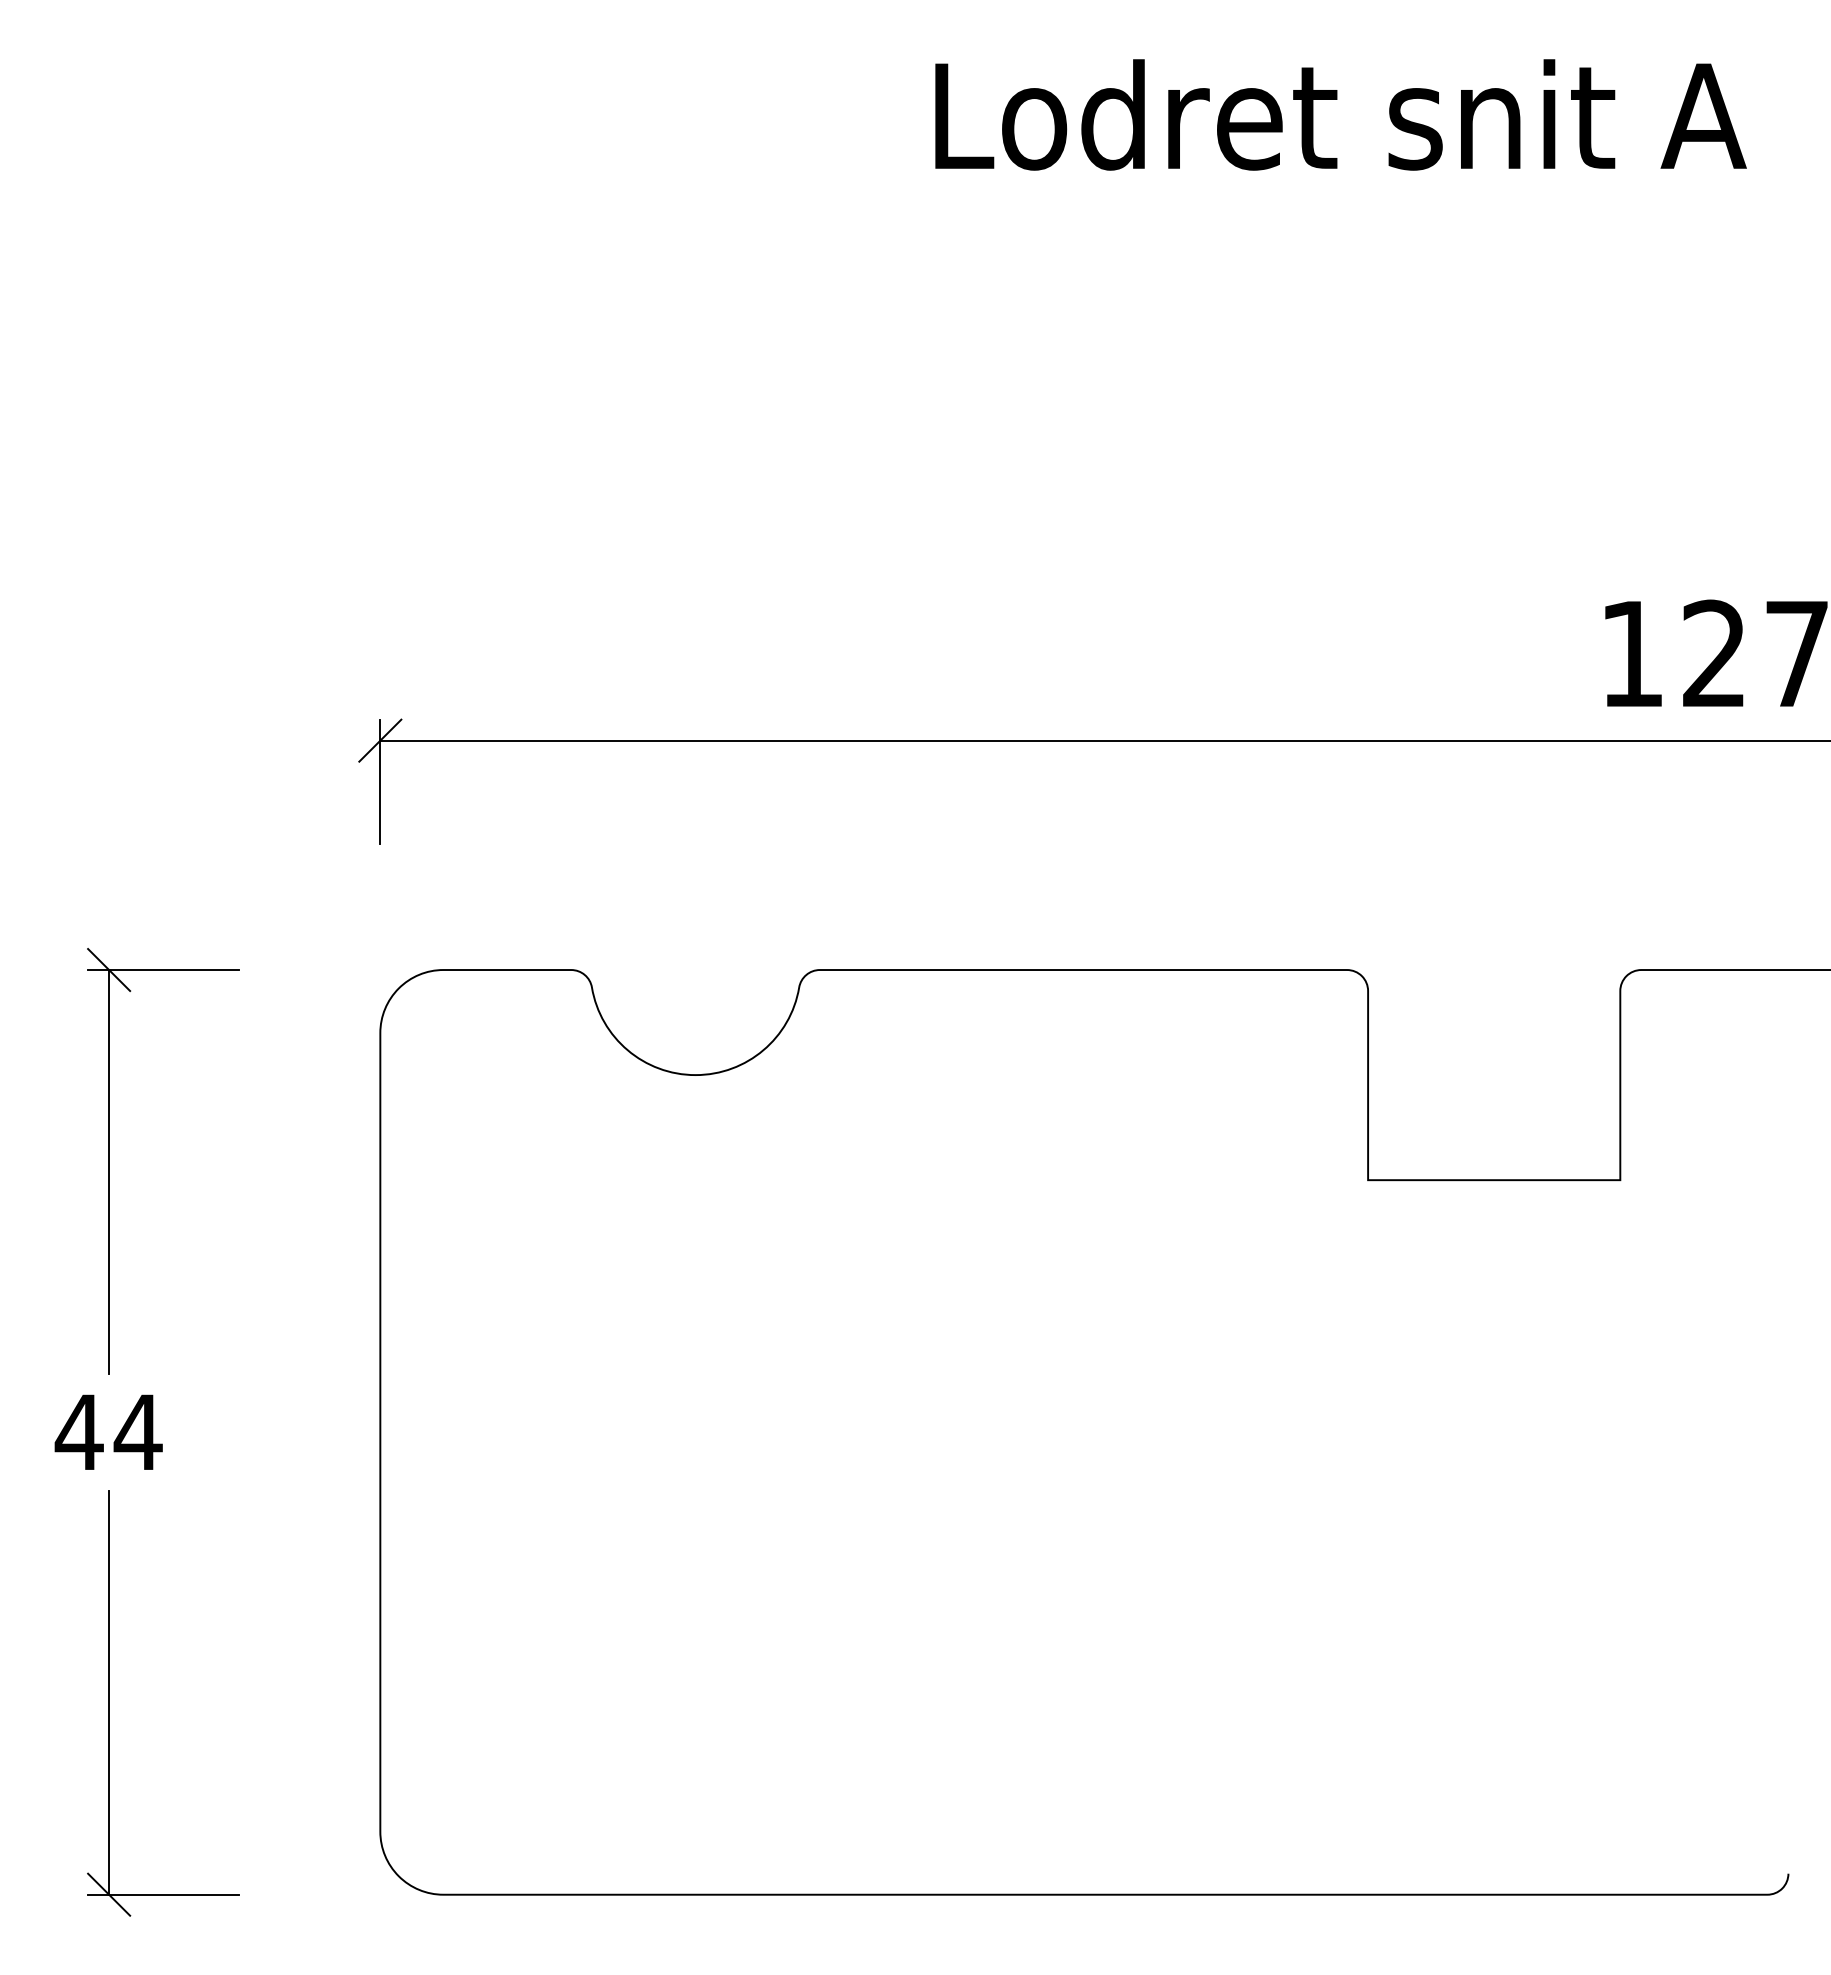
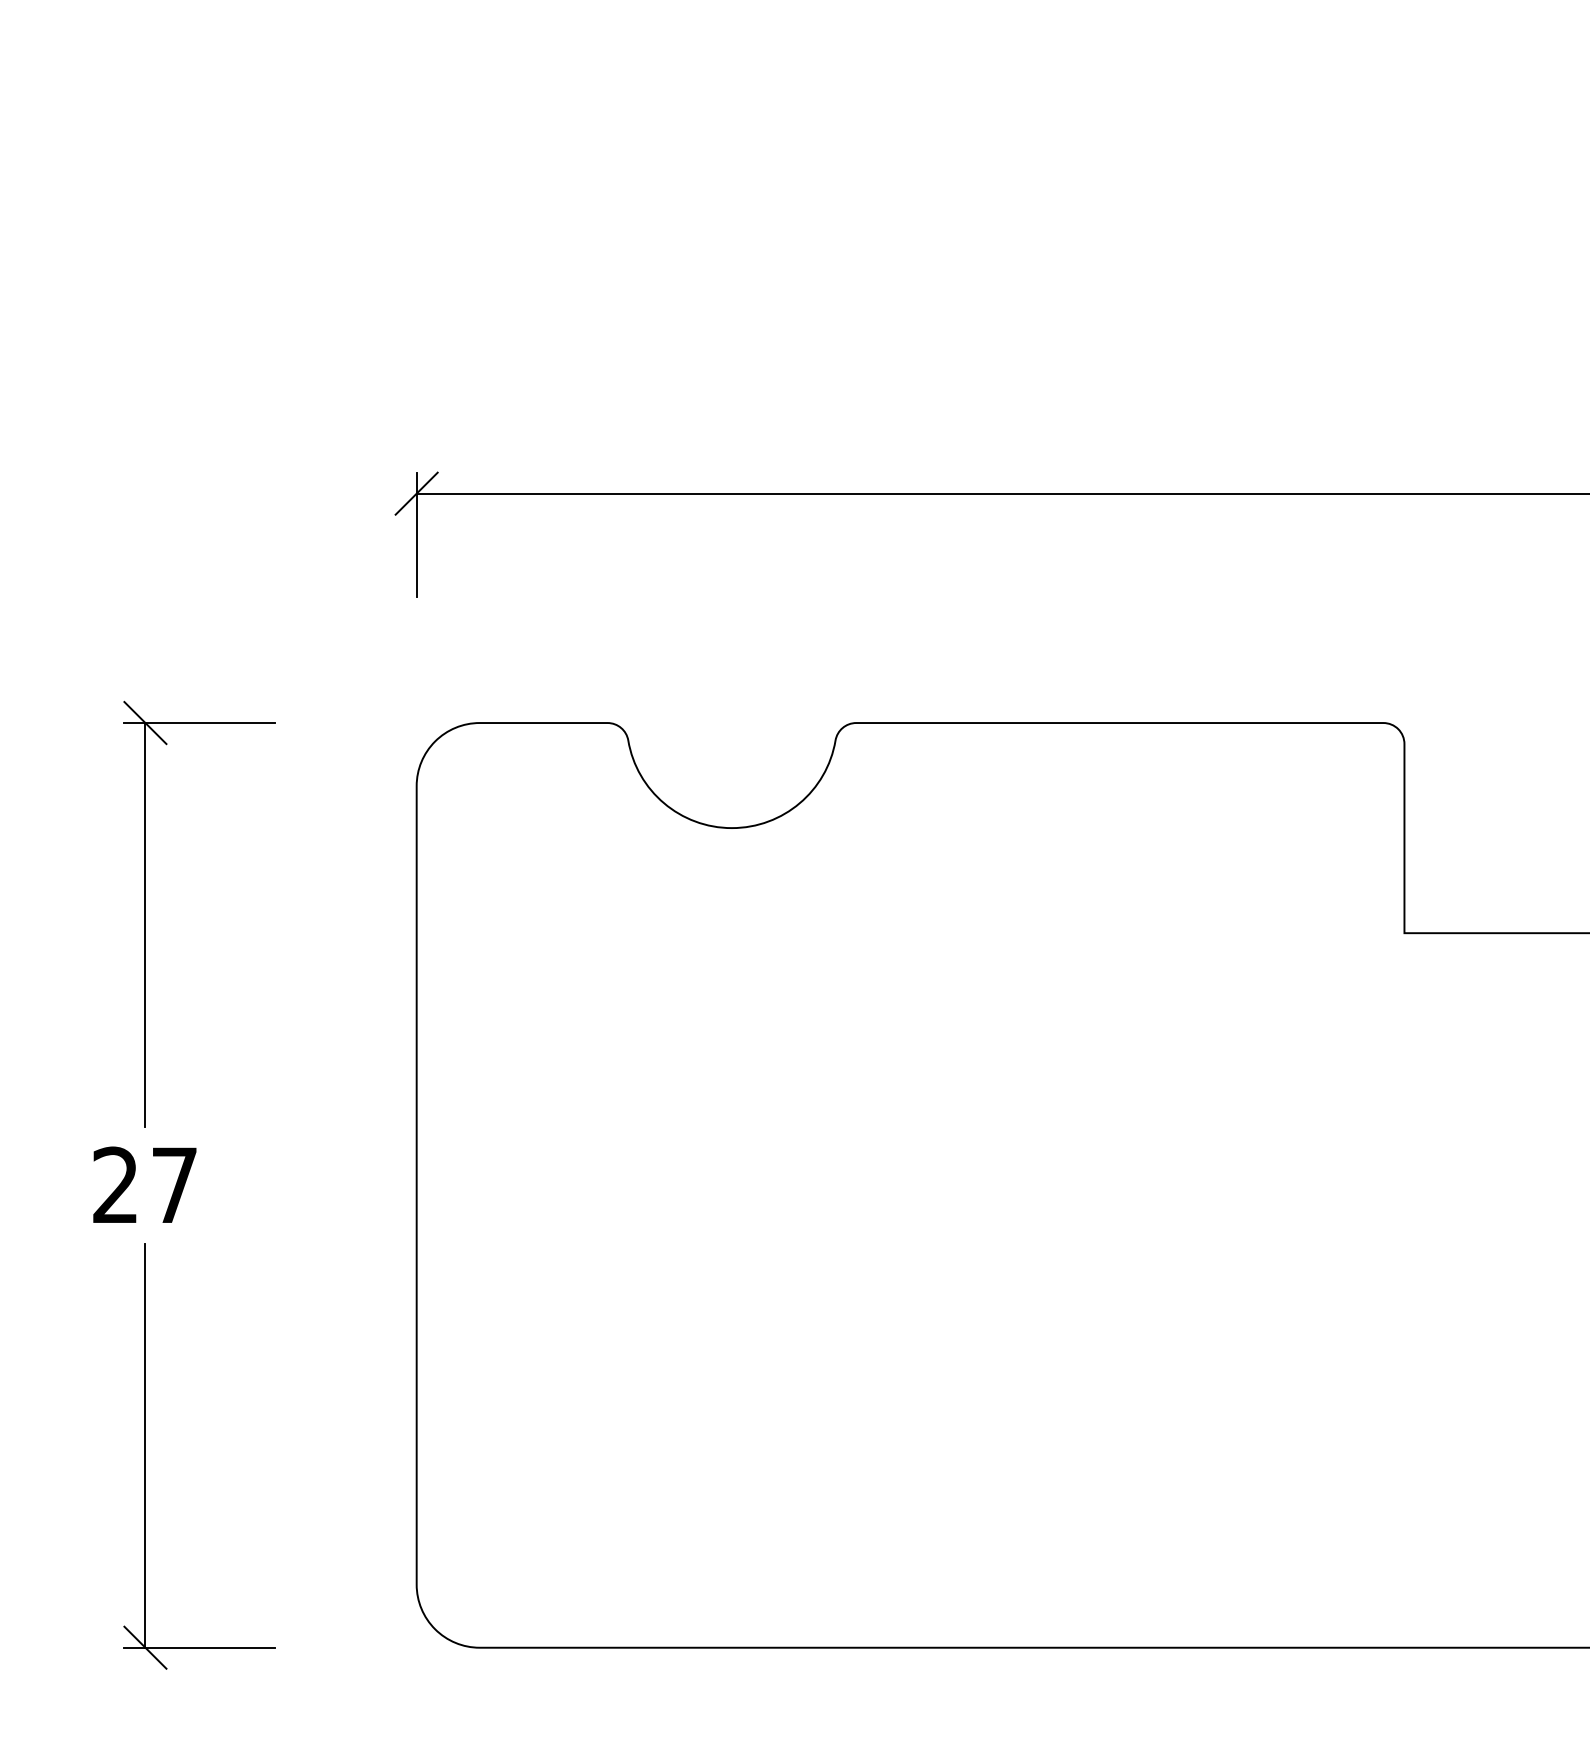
text: (108, 1431) -> (144, 1184), 44 -> 27

